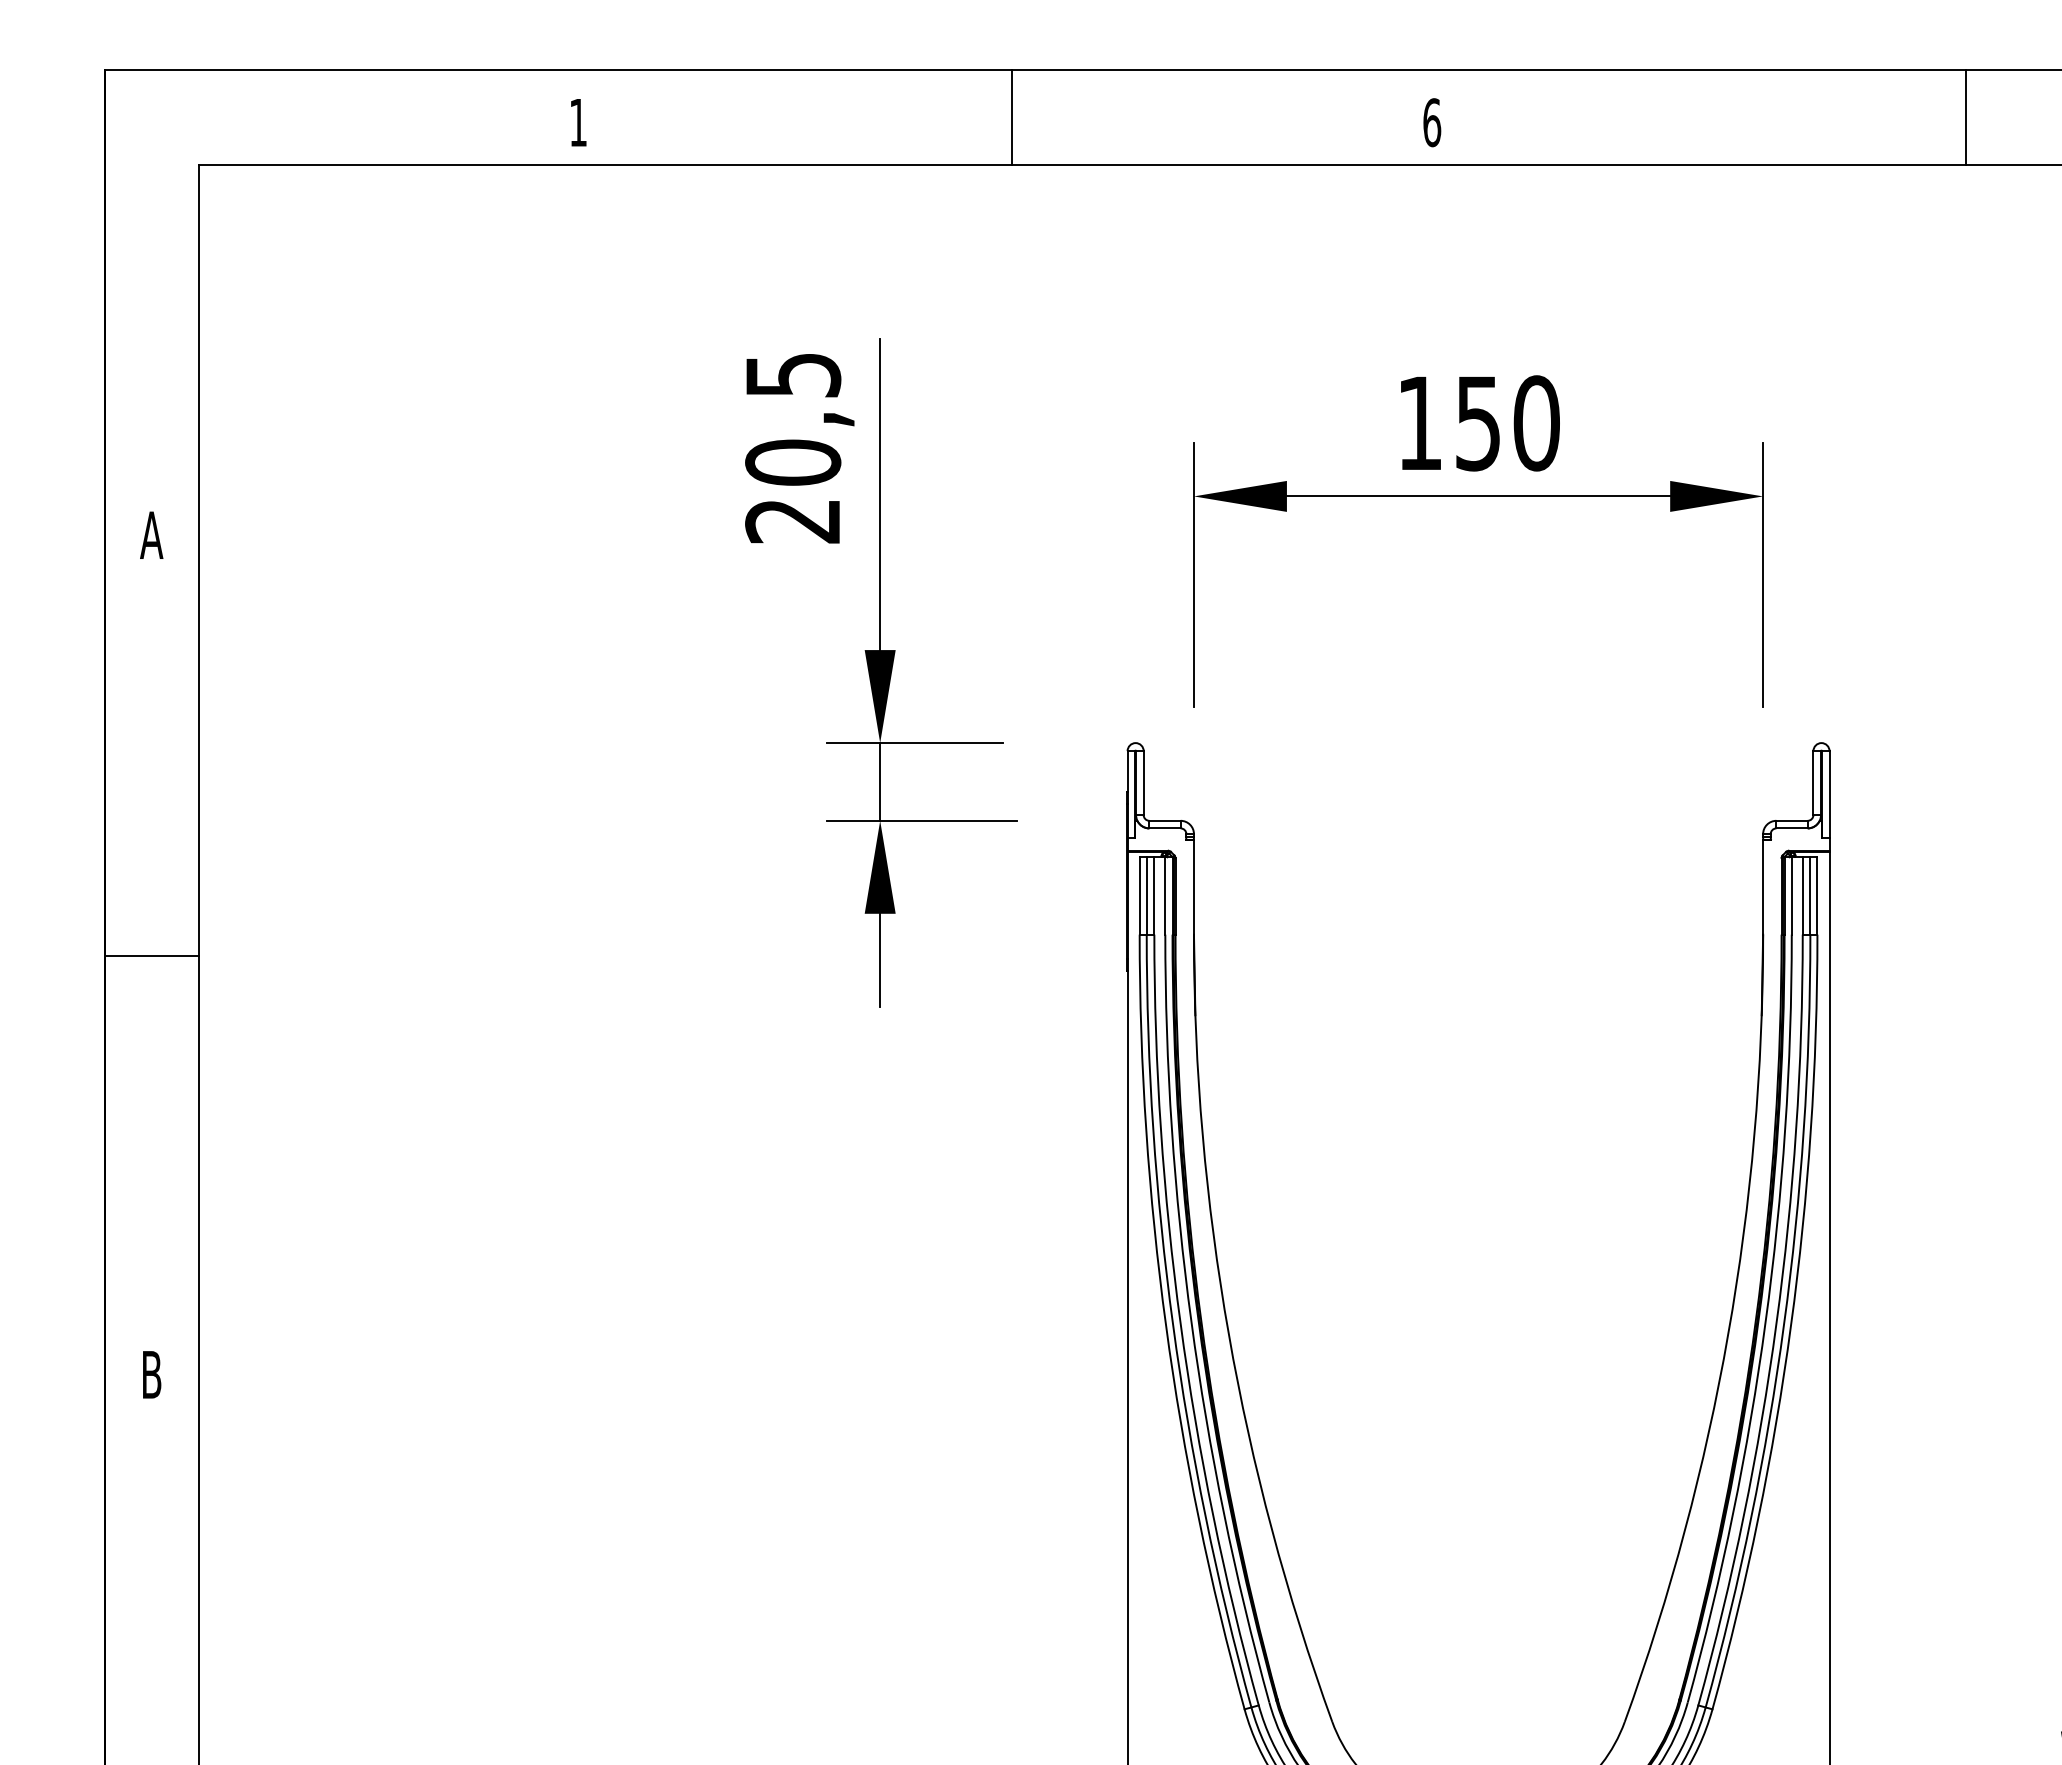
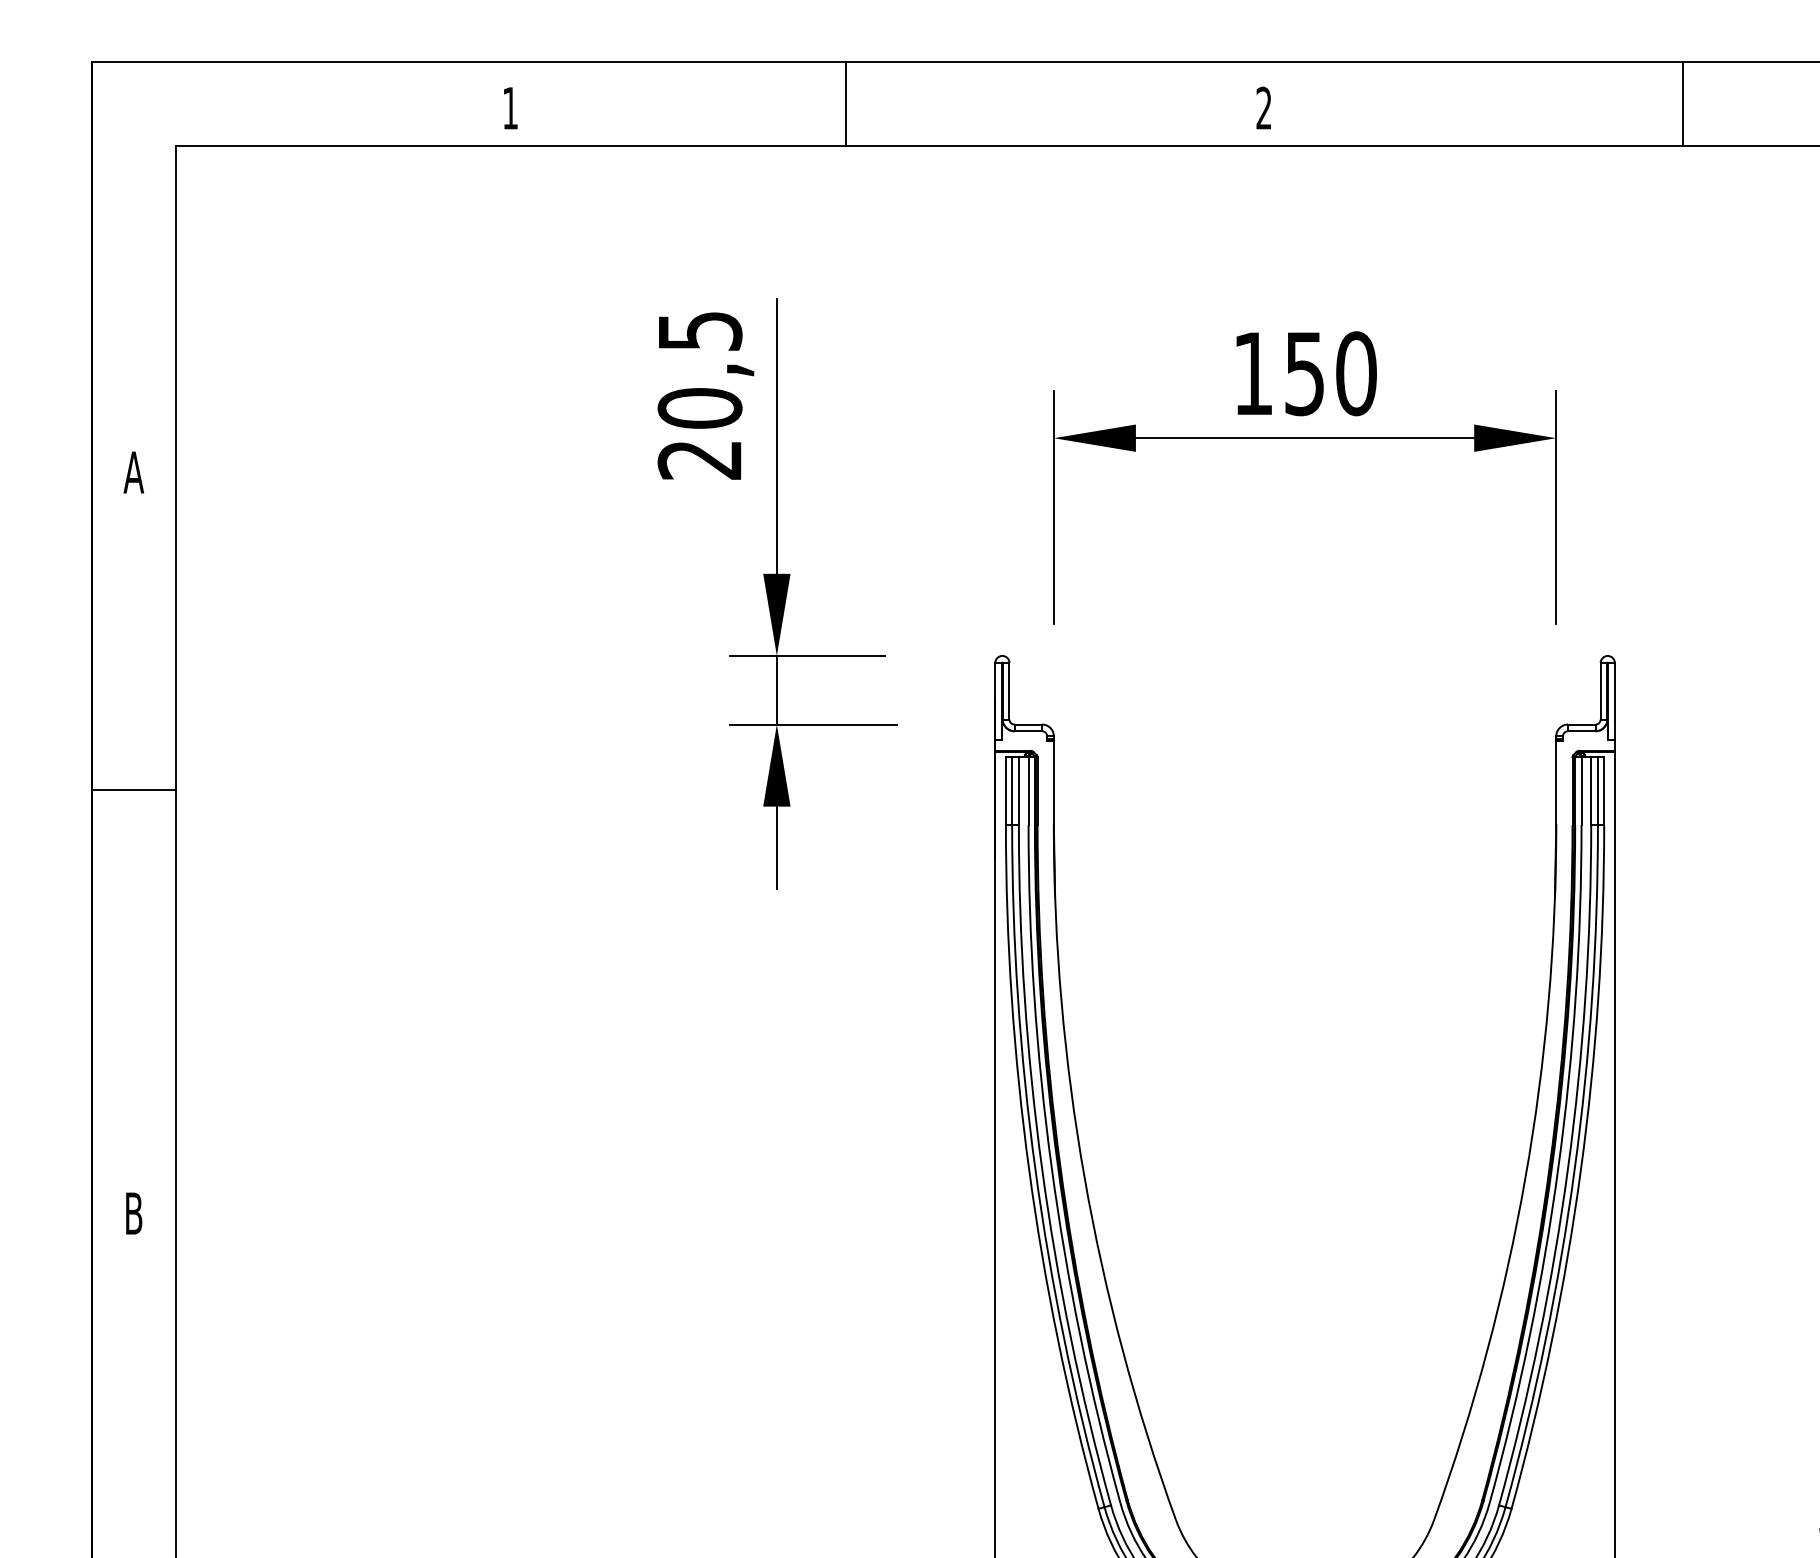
line: (1012, 117) -> (846, 103), moved
line: (1965, 117) -> (1682, 103), moved
text: (1432, 122) -> (1264, 108), 6 -> 2
line: (151, 956) -> (133, 790), moved

